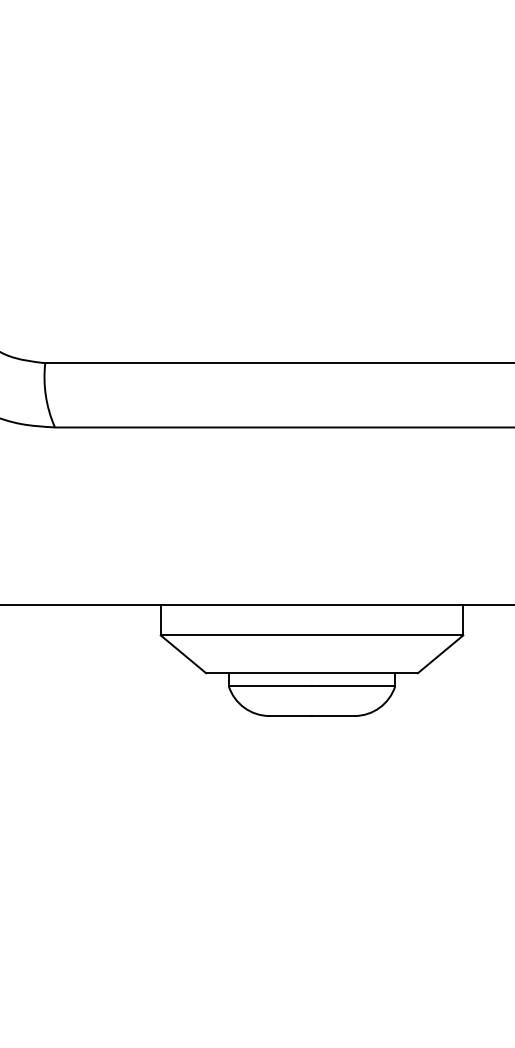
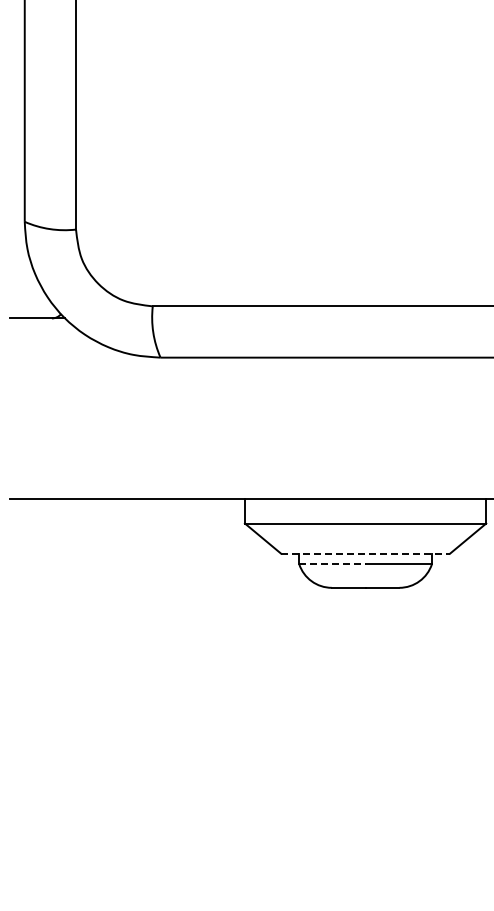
line: (313, 672) -> (366, 553), solid -> dashed
line: (270, 686) -> (332, 564), solid -> dashed

